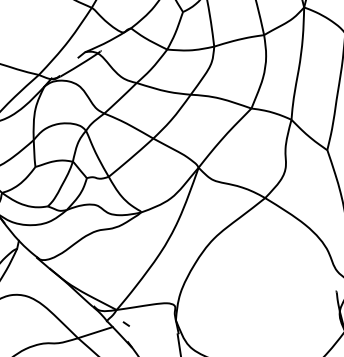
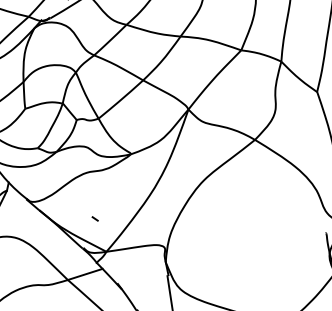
line: (125, 323) -> (94, 218), moved

